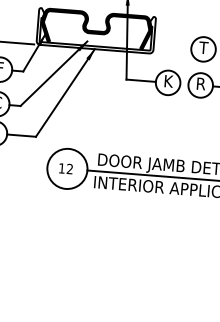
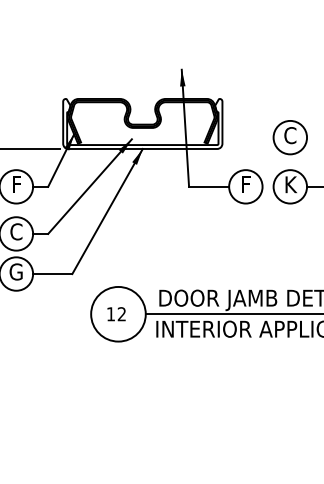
text: (203, 47) -> (290, 135), T -> C
text: (168, 81) -> (246, 184), K -> F
text: (201, 83) -> (291, 184), R -> K

